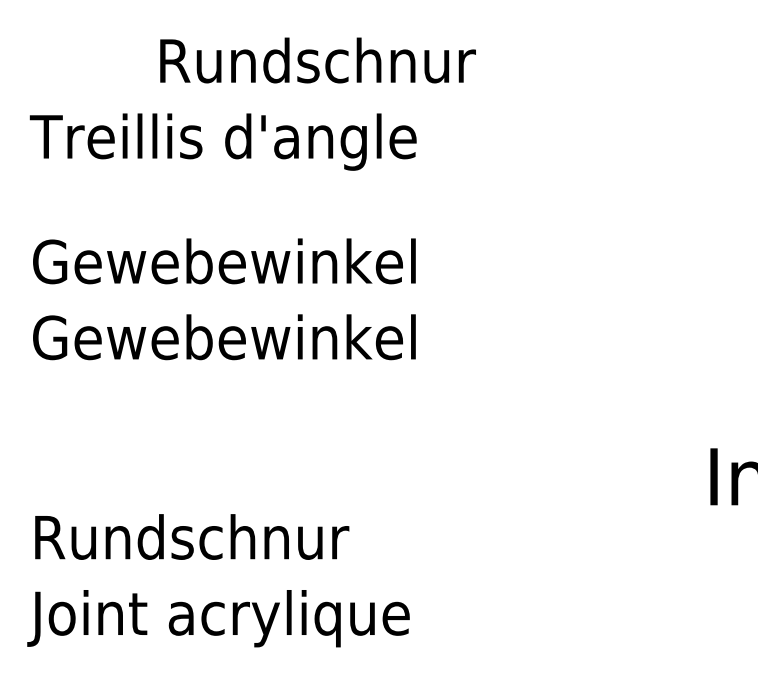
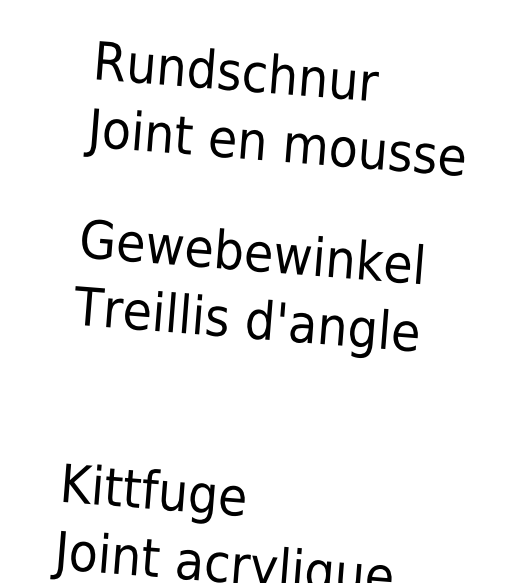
text: (317, 60) -> (237, 70), moved
text: (240, 141) -> (274, 145), Treillis d'angle -> Joint en mousse
text: (223, 342) -> (245, 322), Gewebewinkel -> Treillis d'angle
text: (194, 542) -> (205, 498), Rundschnur -> Kittfuge

